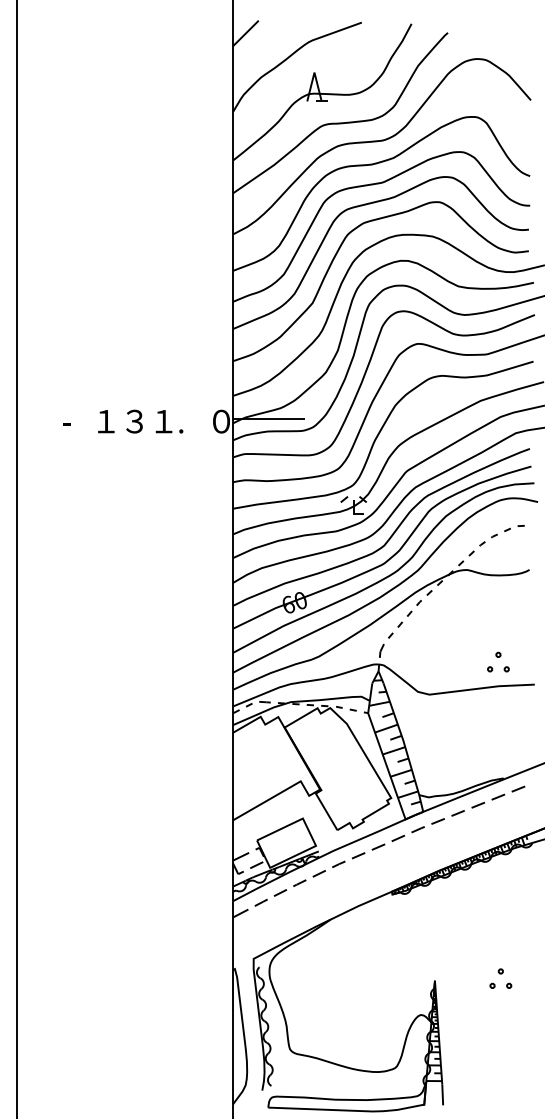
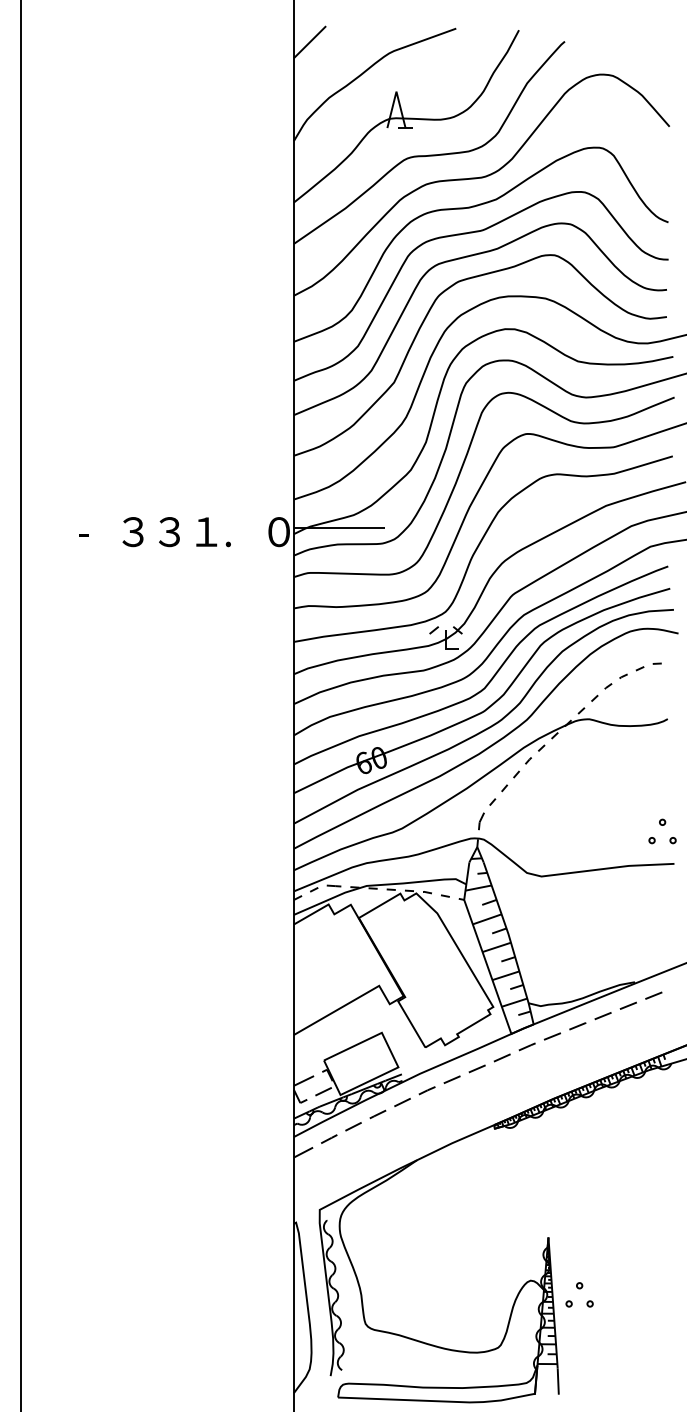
text: (106, 421) -> (133, 532), １ -> ３
part: (498, 662) -> (662, 831), moved
part: (500, 978) -> (579, 1294), moved

